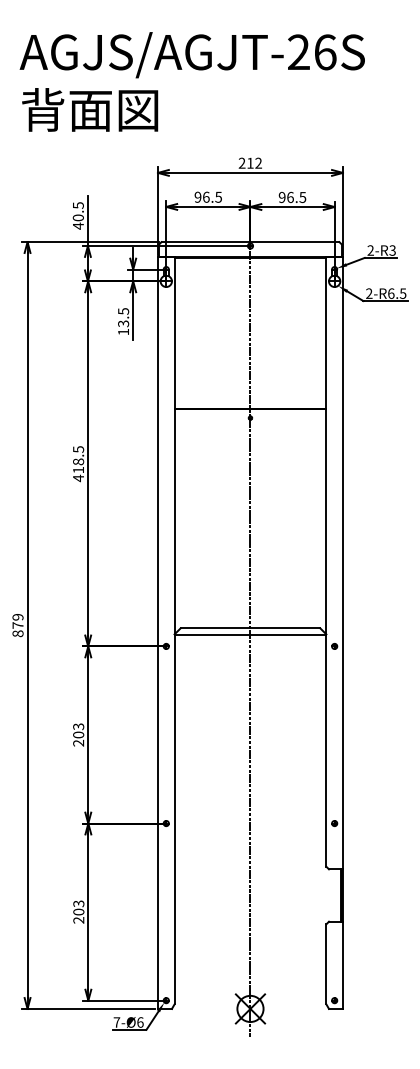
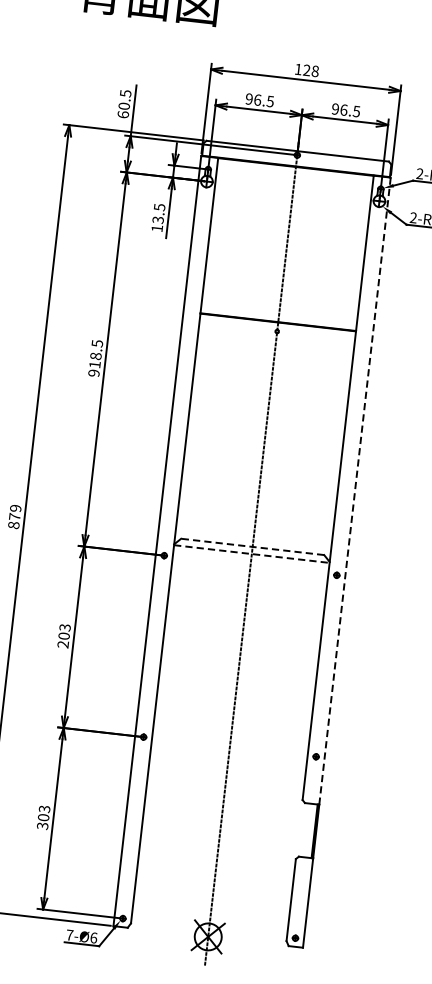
text: (250, 162) -> (307, 69), 212 -> 128
text: (77, 225) -> (122, 113), 40.5 -> 60.5
text: (78, 478) -> (93, 373), 418.5 -> 918.5
line: (342, 563) -> (354, 491), solid -> dashed
line: (250, 628) -> (252, 547), solid -> dashed
line: (250, 635) -> (251, 554), solid -> dashed
text: (79, 920) -> (43, 826), 203 -> 303

